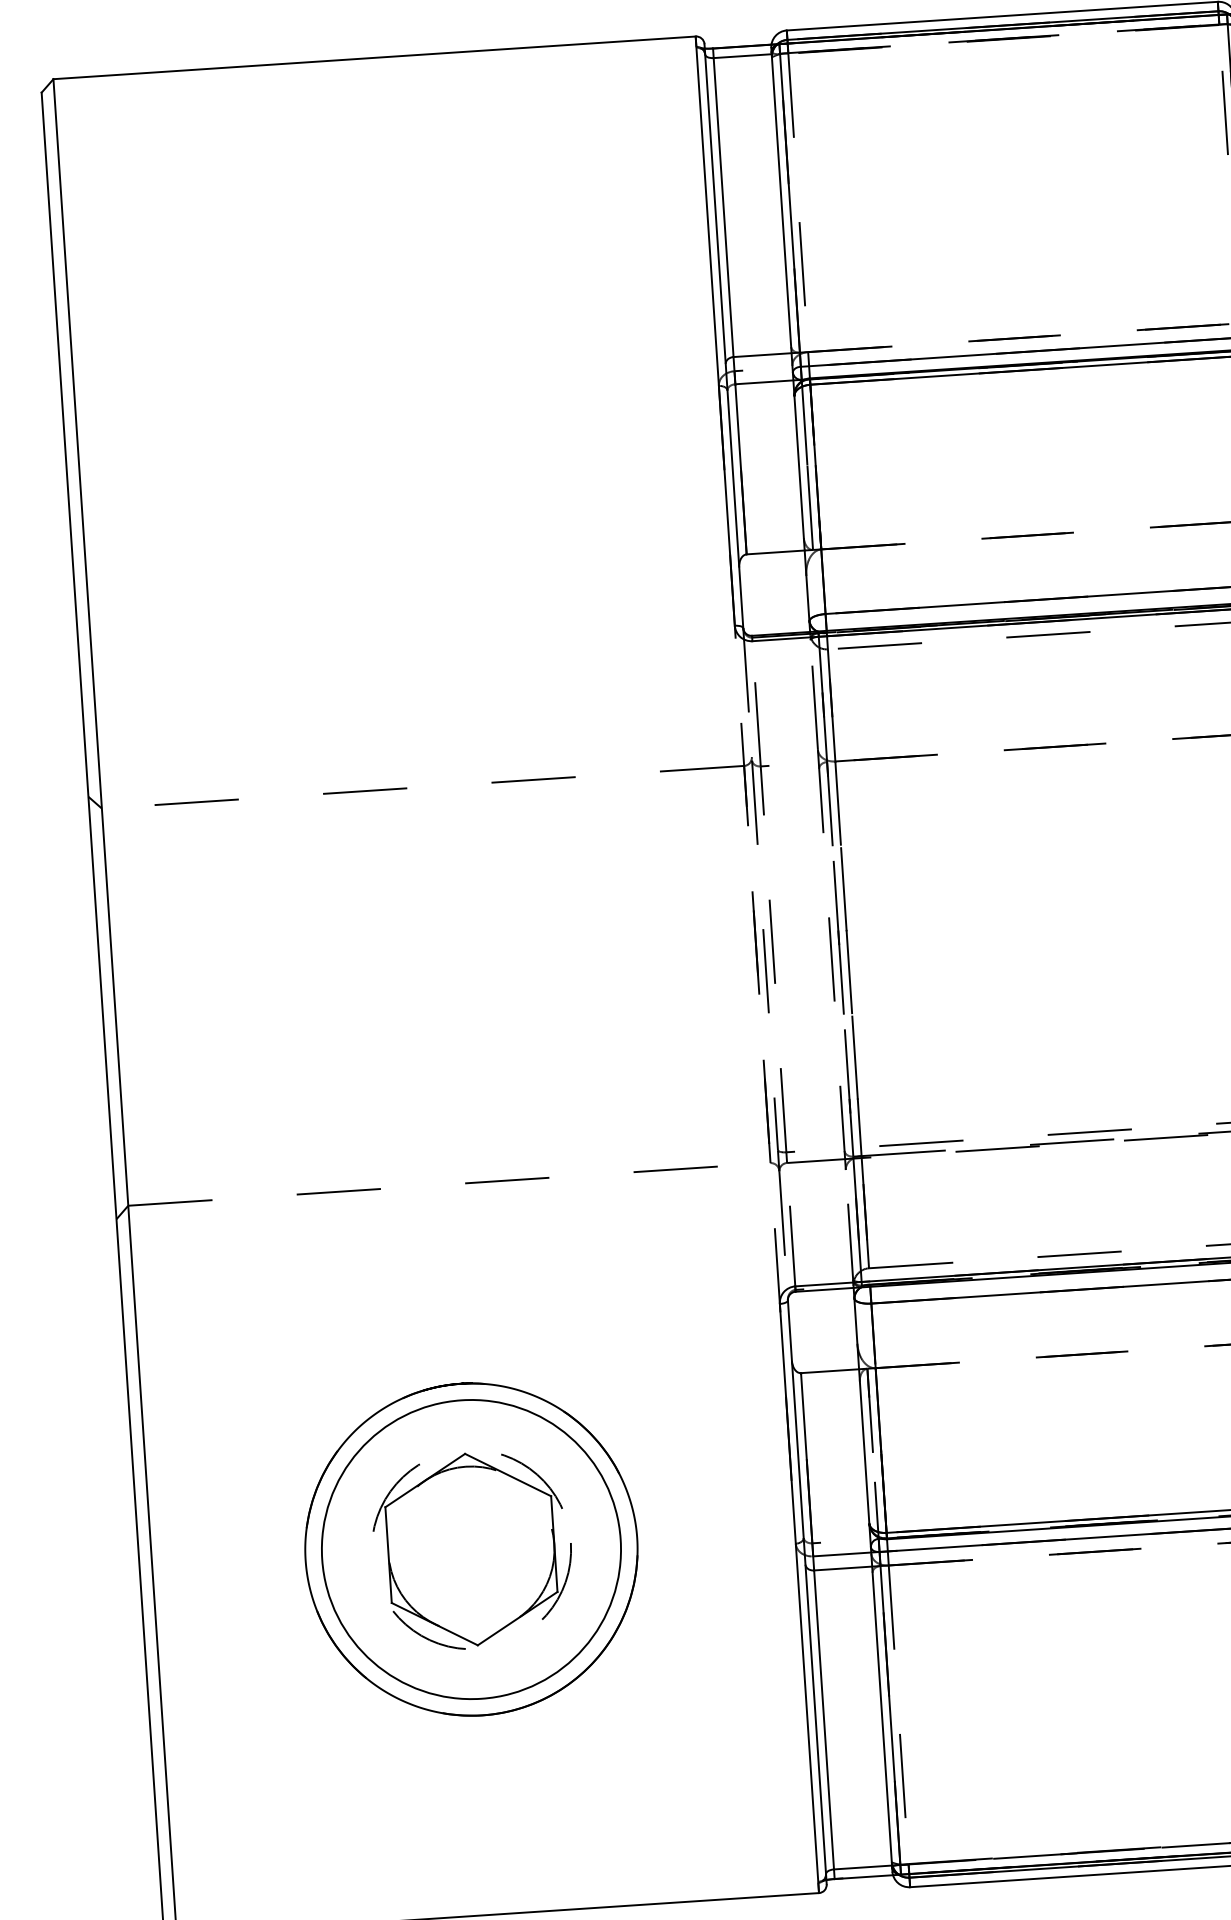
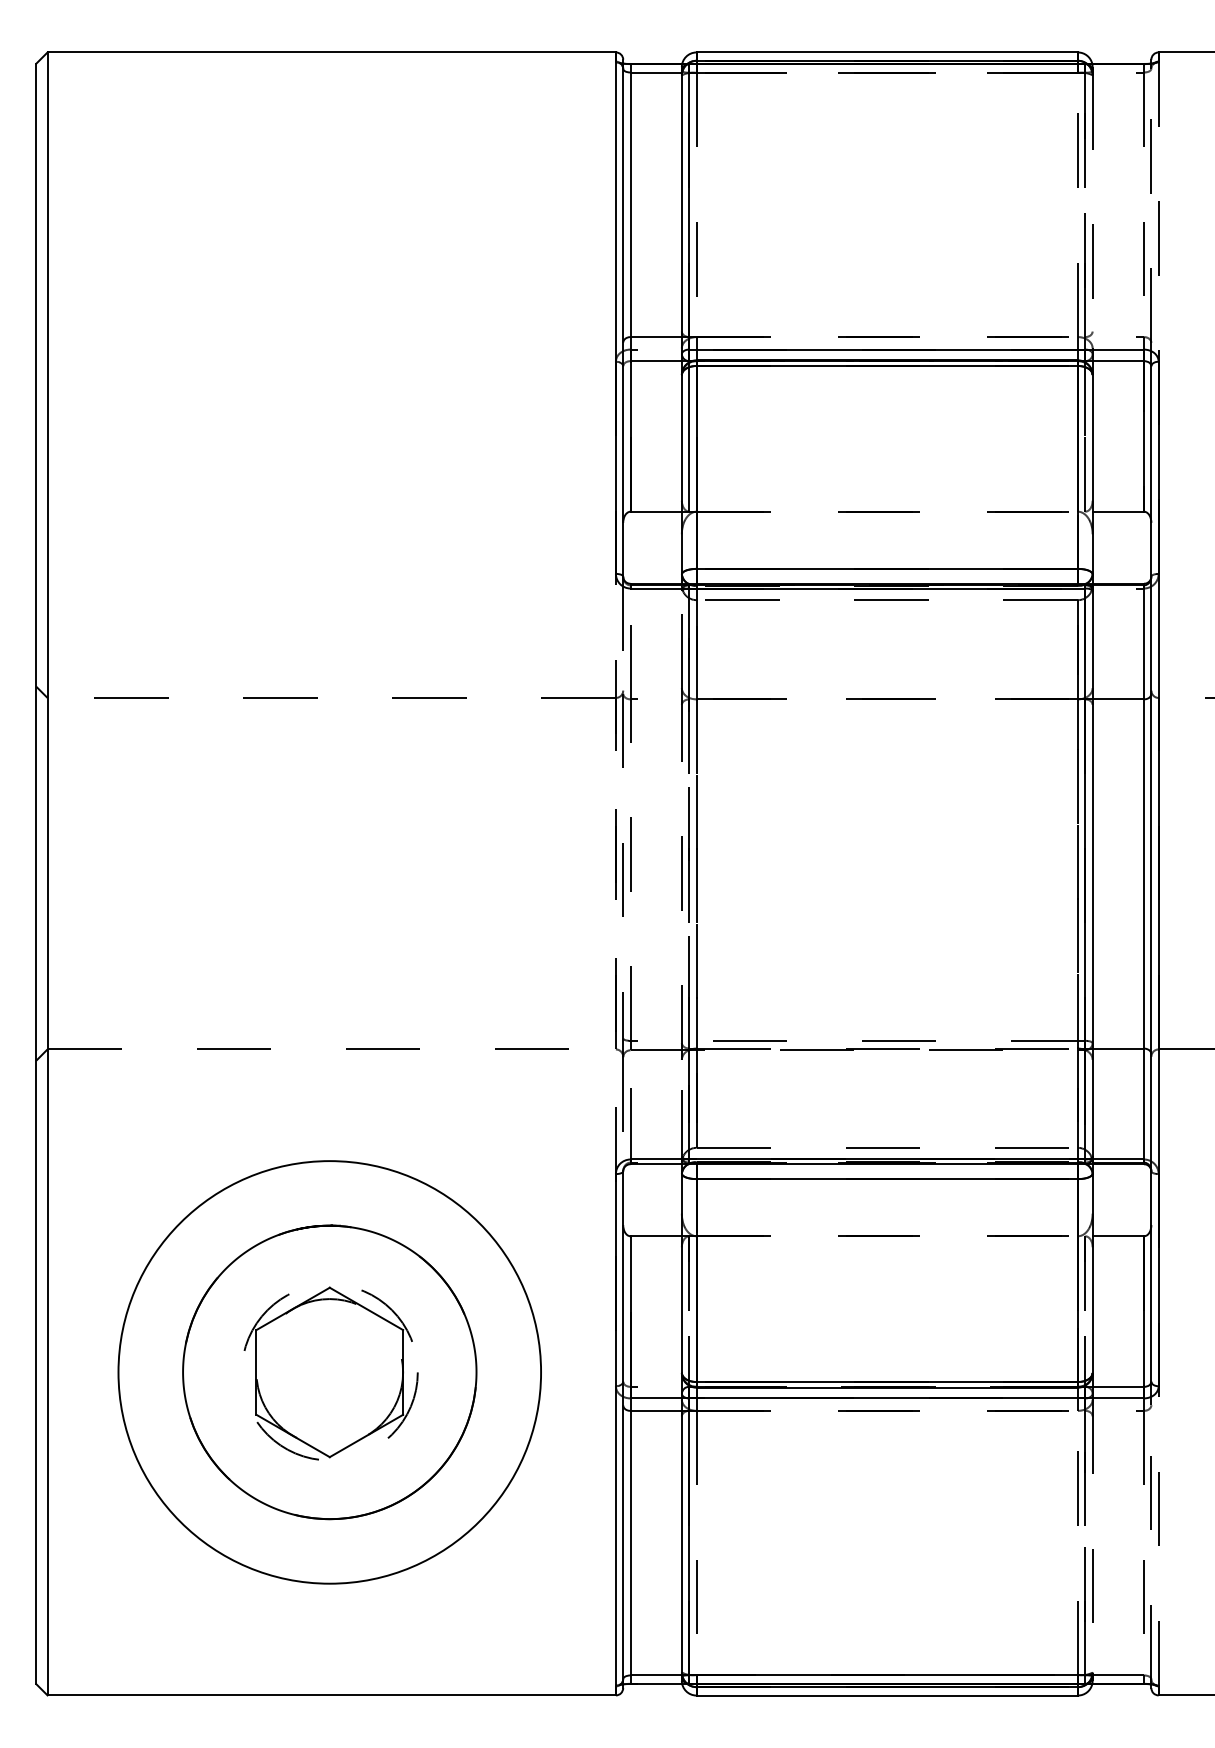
circle: (471, 1549) -> (329, 1372), size x1.6

